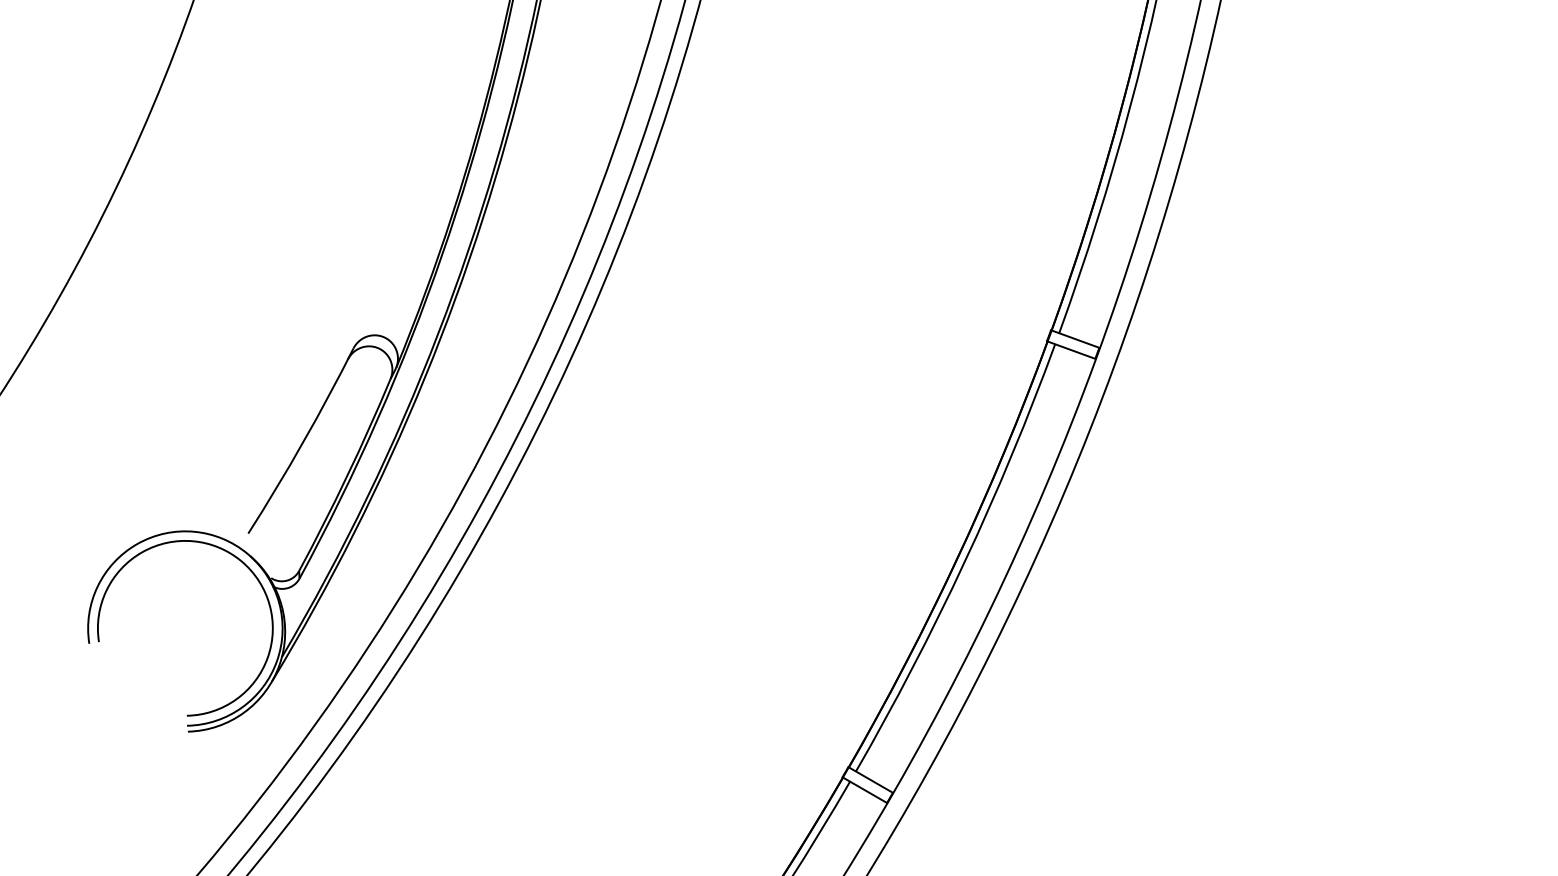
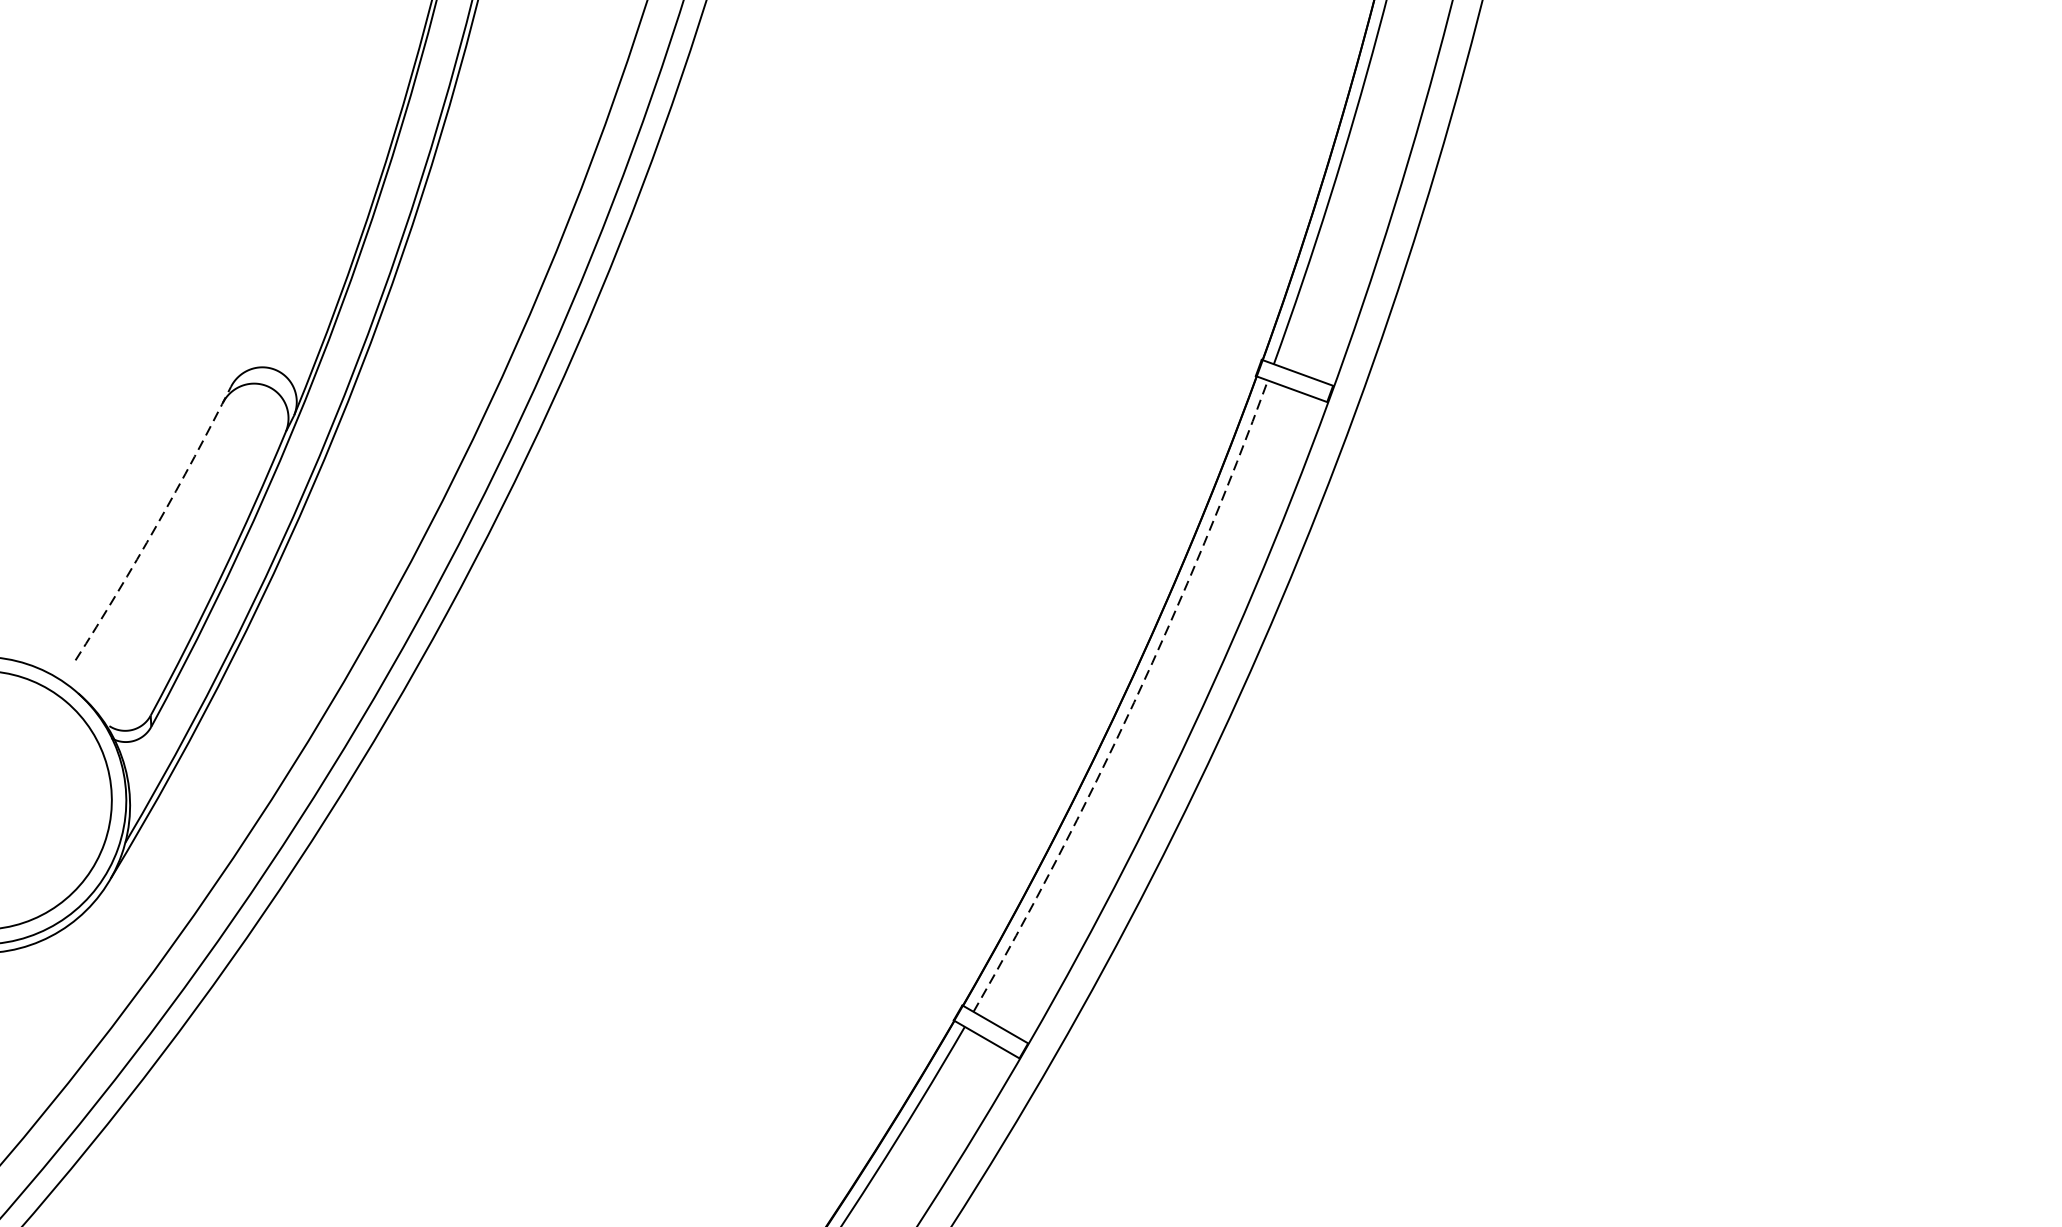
arc: (303, 442) -> (157, 525), solid -> dashed
arc: (964, 562) -> (1133, 703), solid -> dashed

